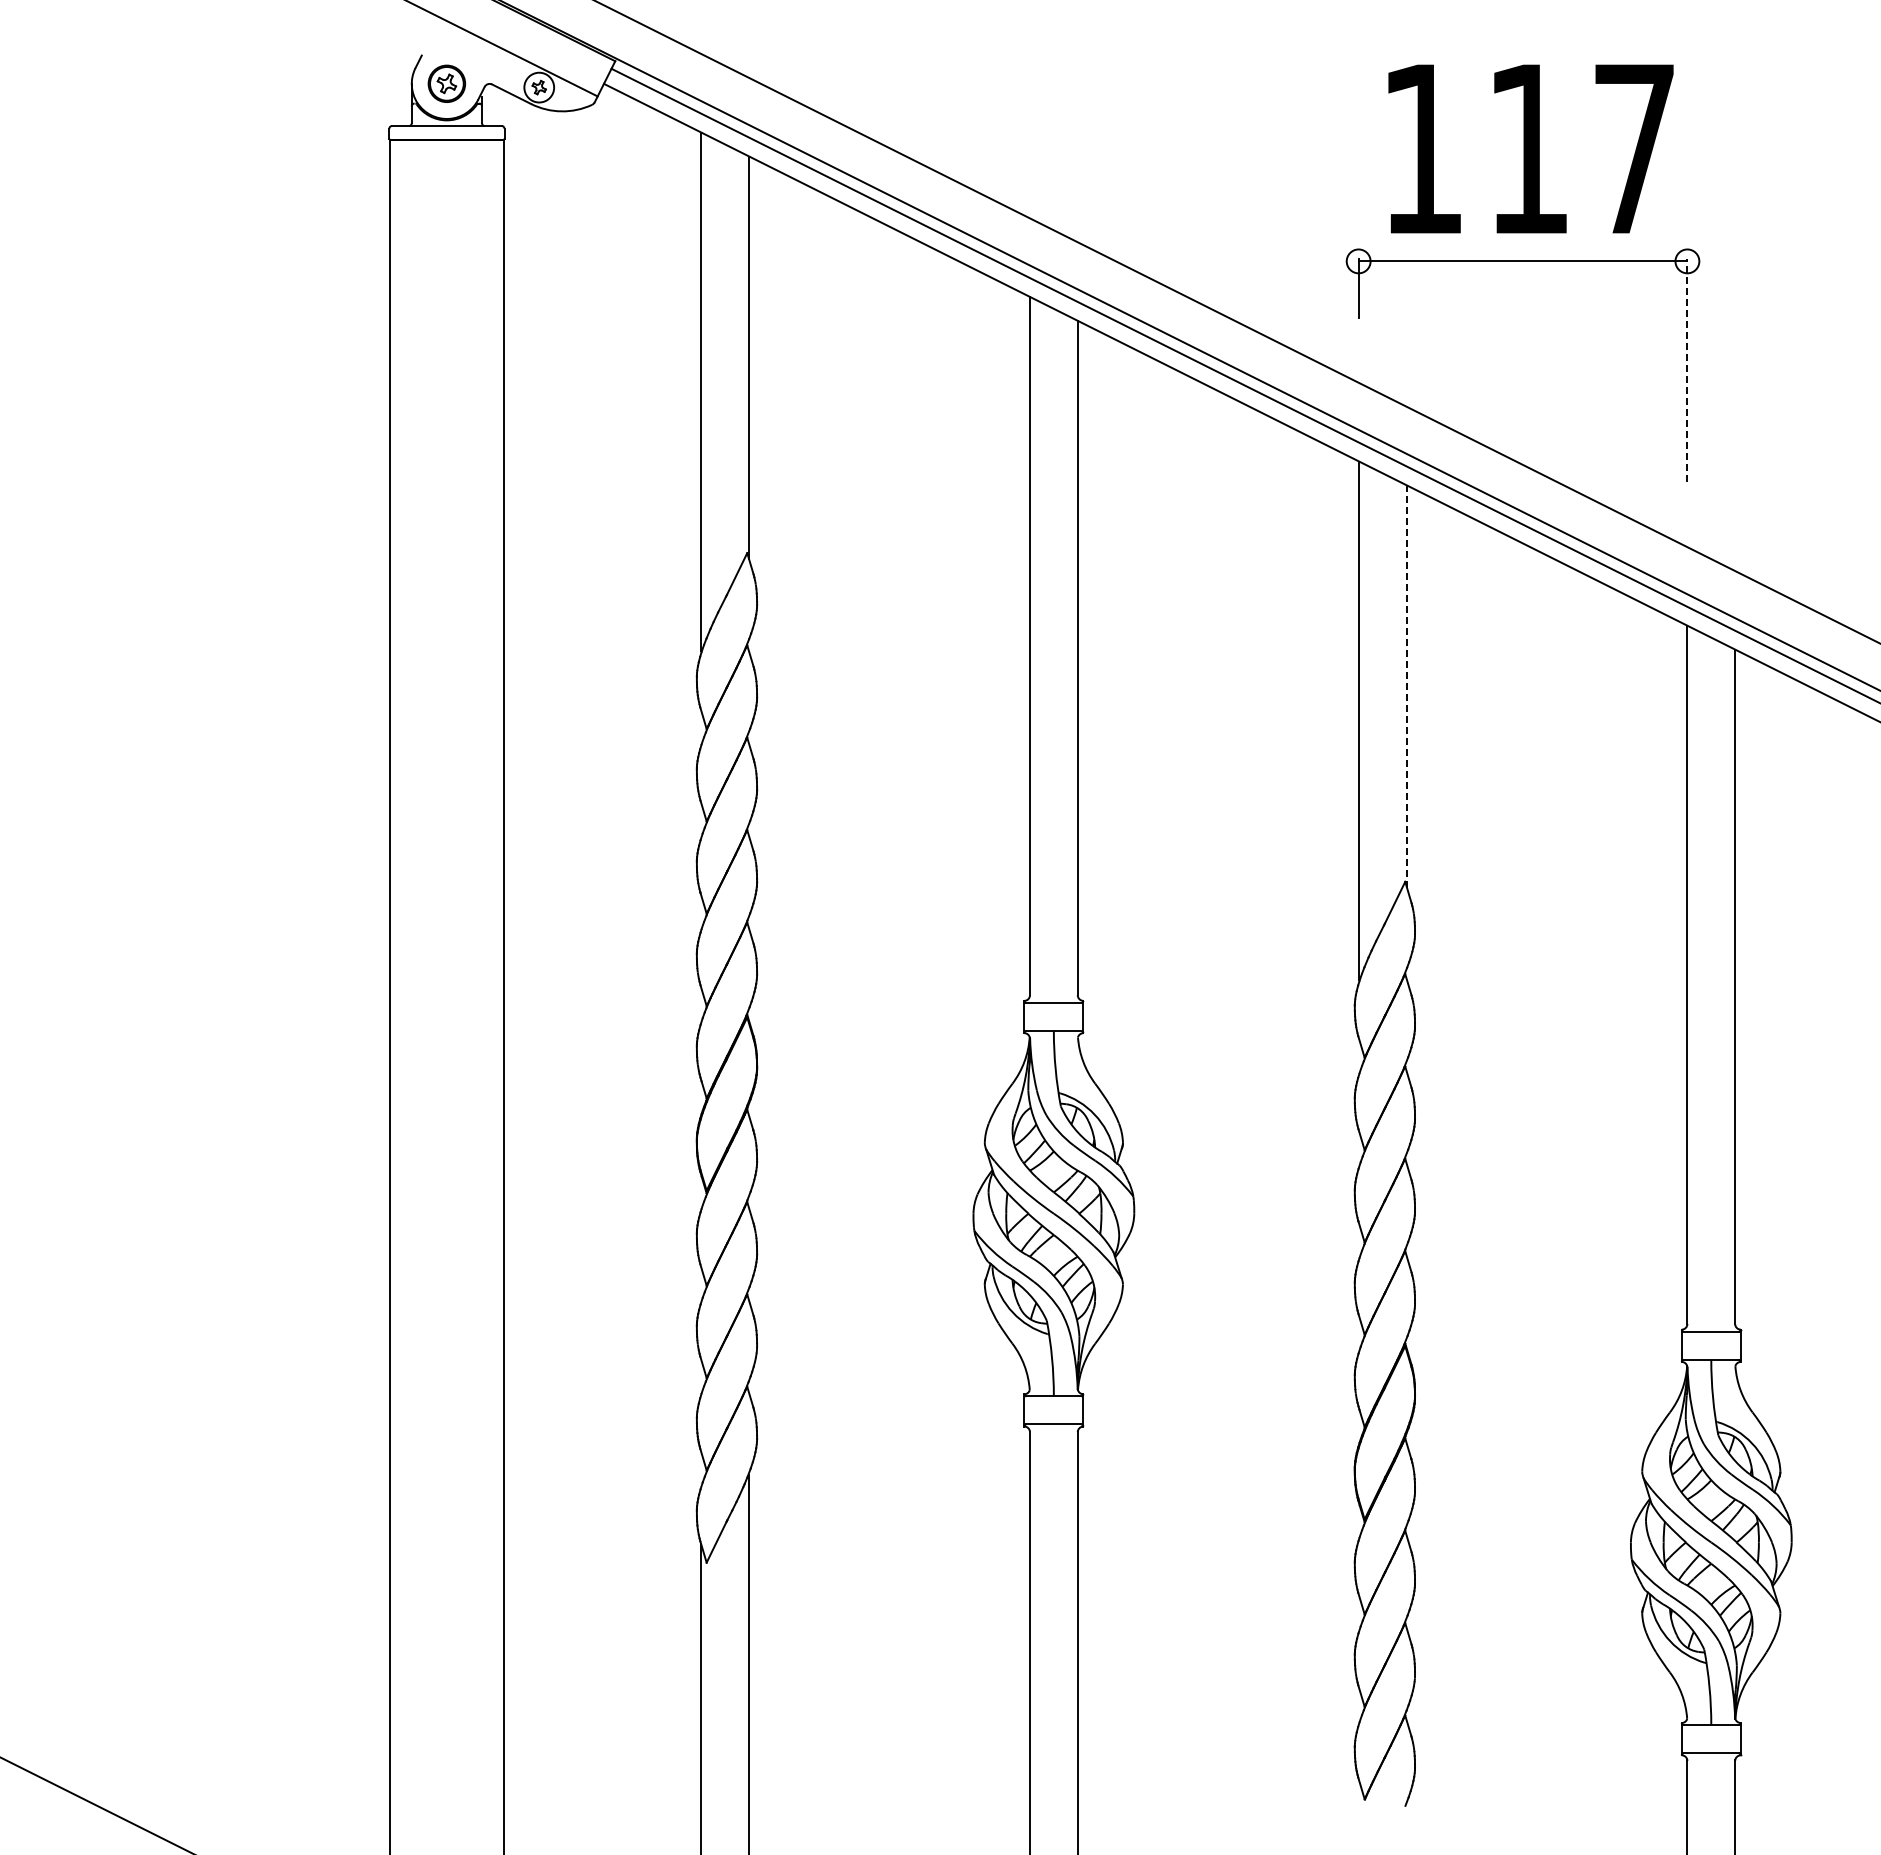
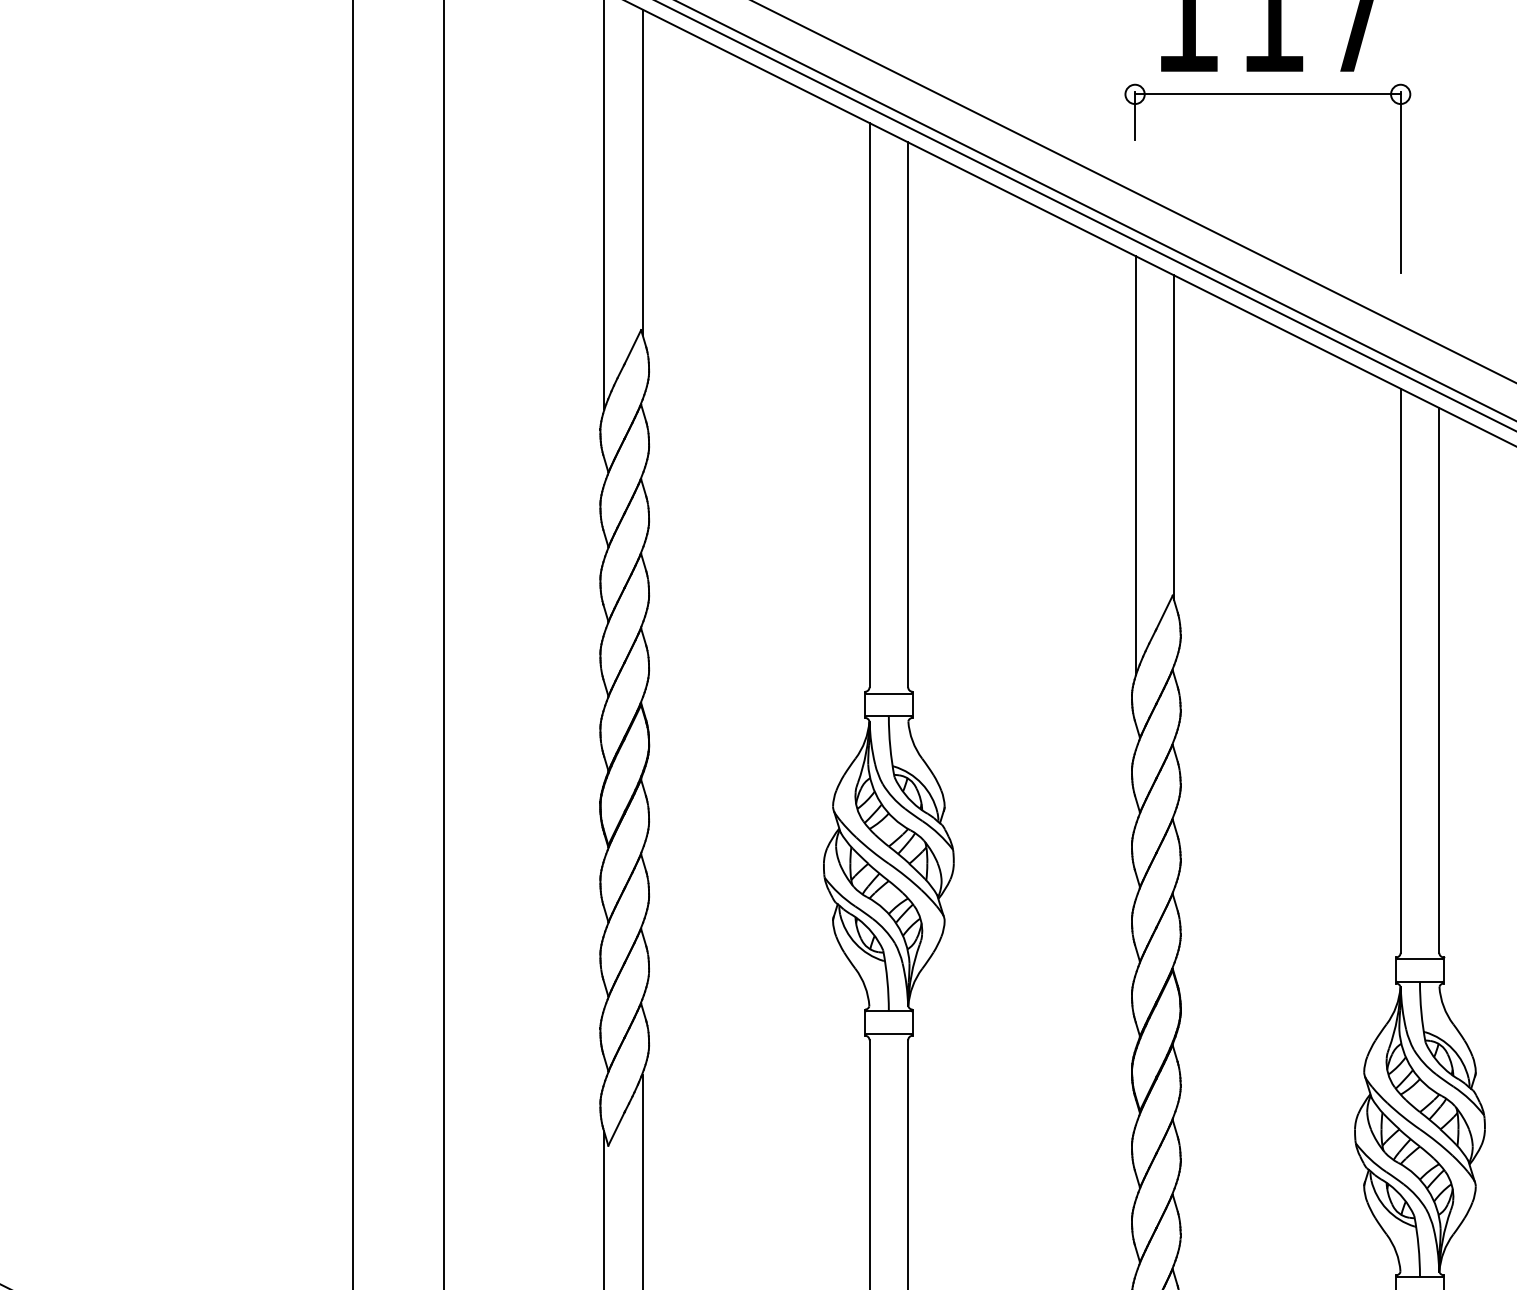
line: (1687, 370) -> (1400, 182), dashed -> solid
line: (1406, 685) -> (1173, 437), dashed -> solid

